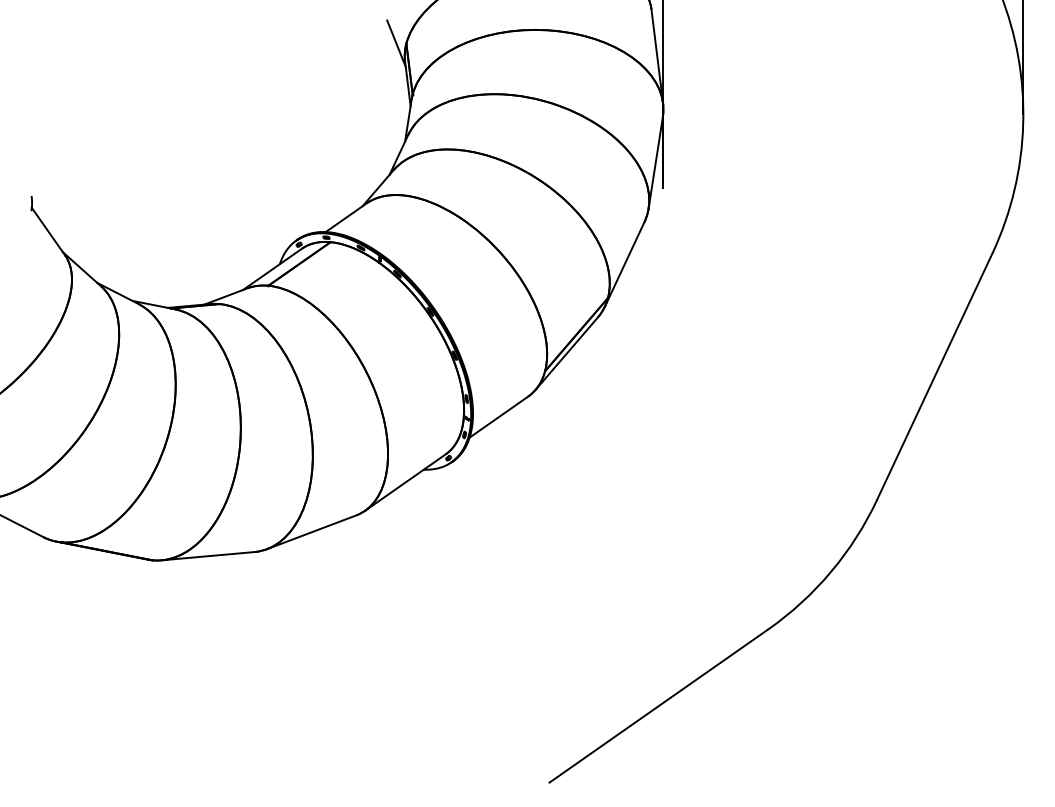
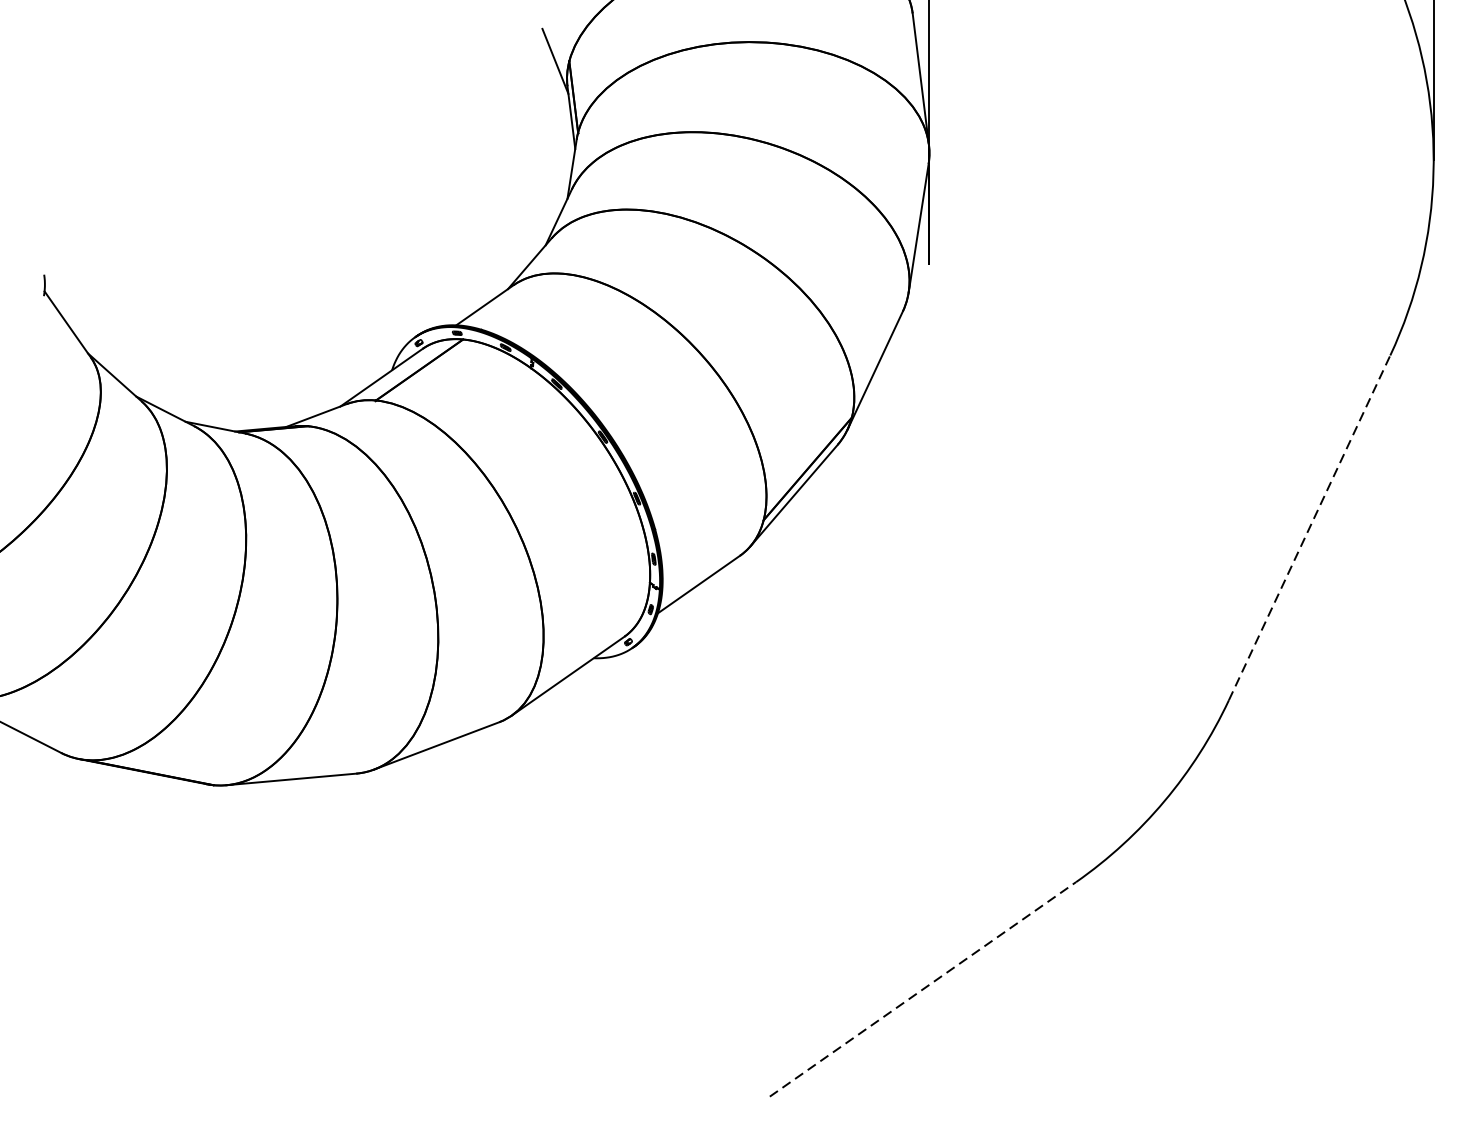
line: (934, 376) -> (1309, 527), solid -> dashed
line: (659, 705) -> (923, 988), solid -> dashed

